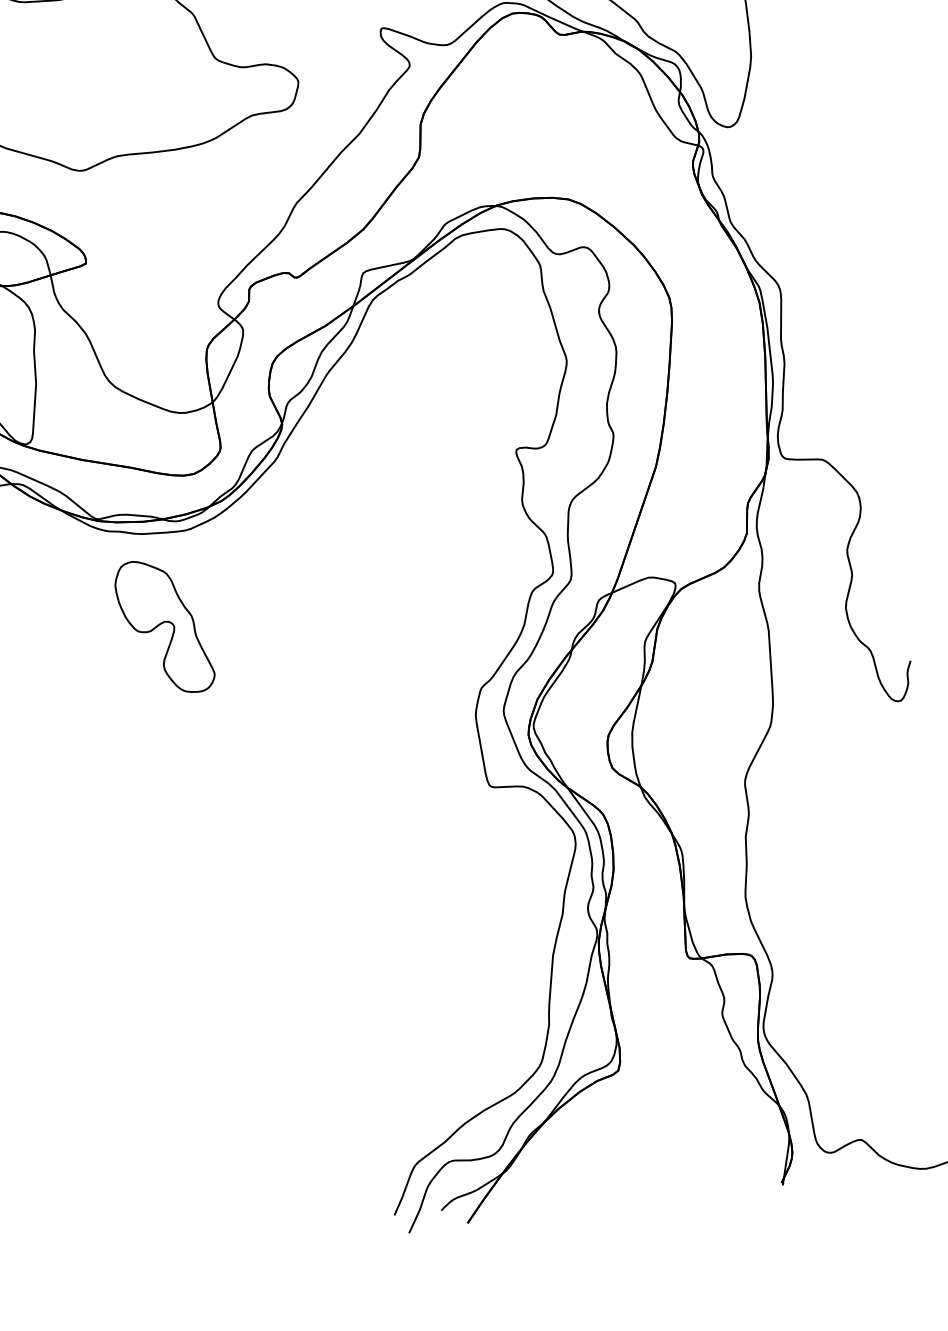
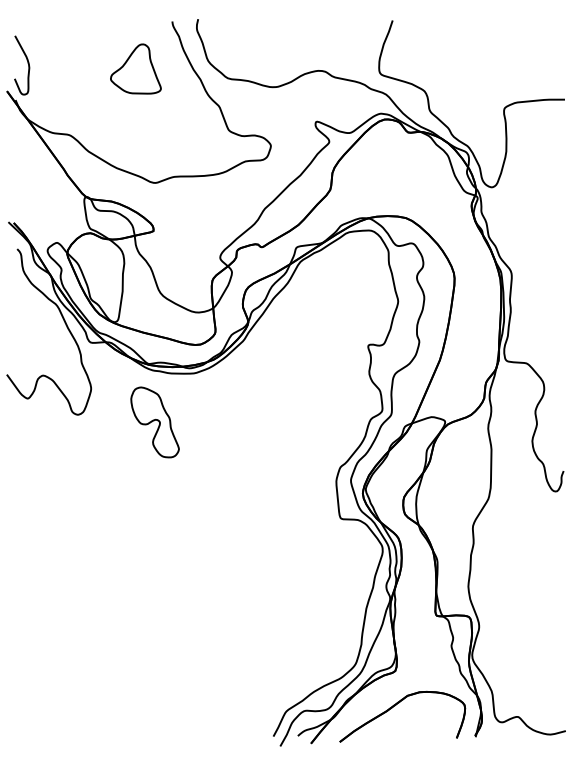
part: (163, 627) -> (154, 422), moved
part: (625, 1136) -> (396, 705), added

